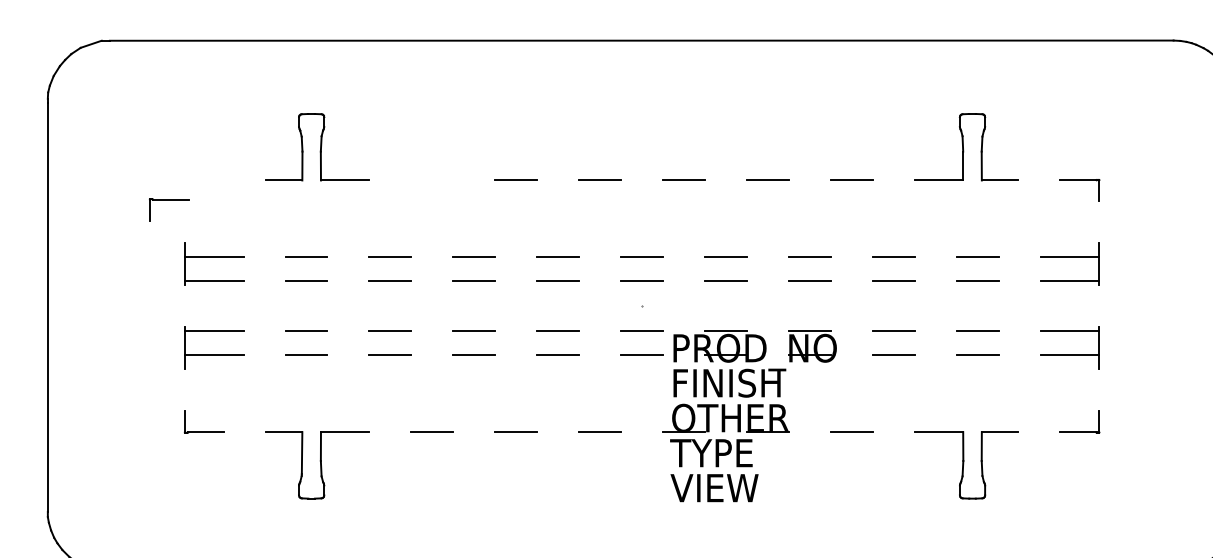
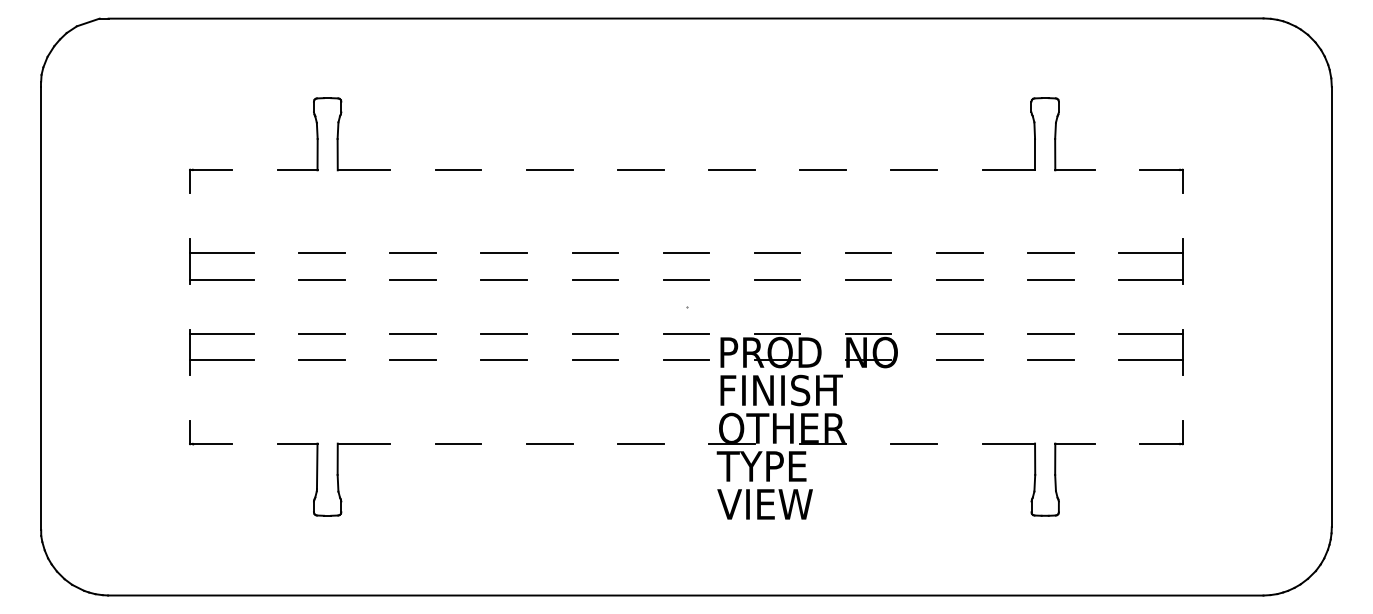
line: (432, 180) -> (458, 170), added
part: (168, 199) -> (210, 170), moved

